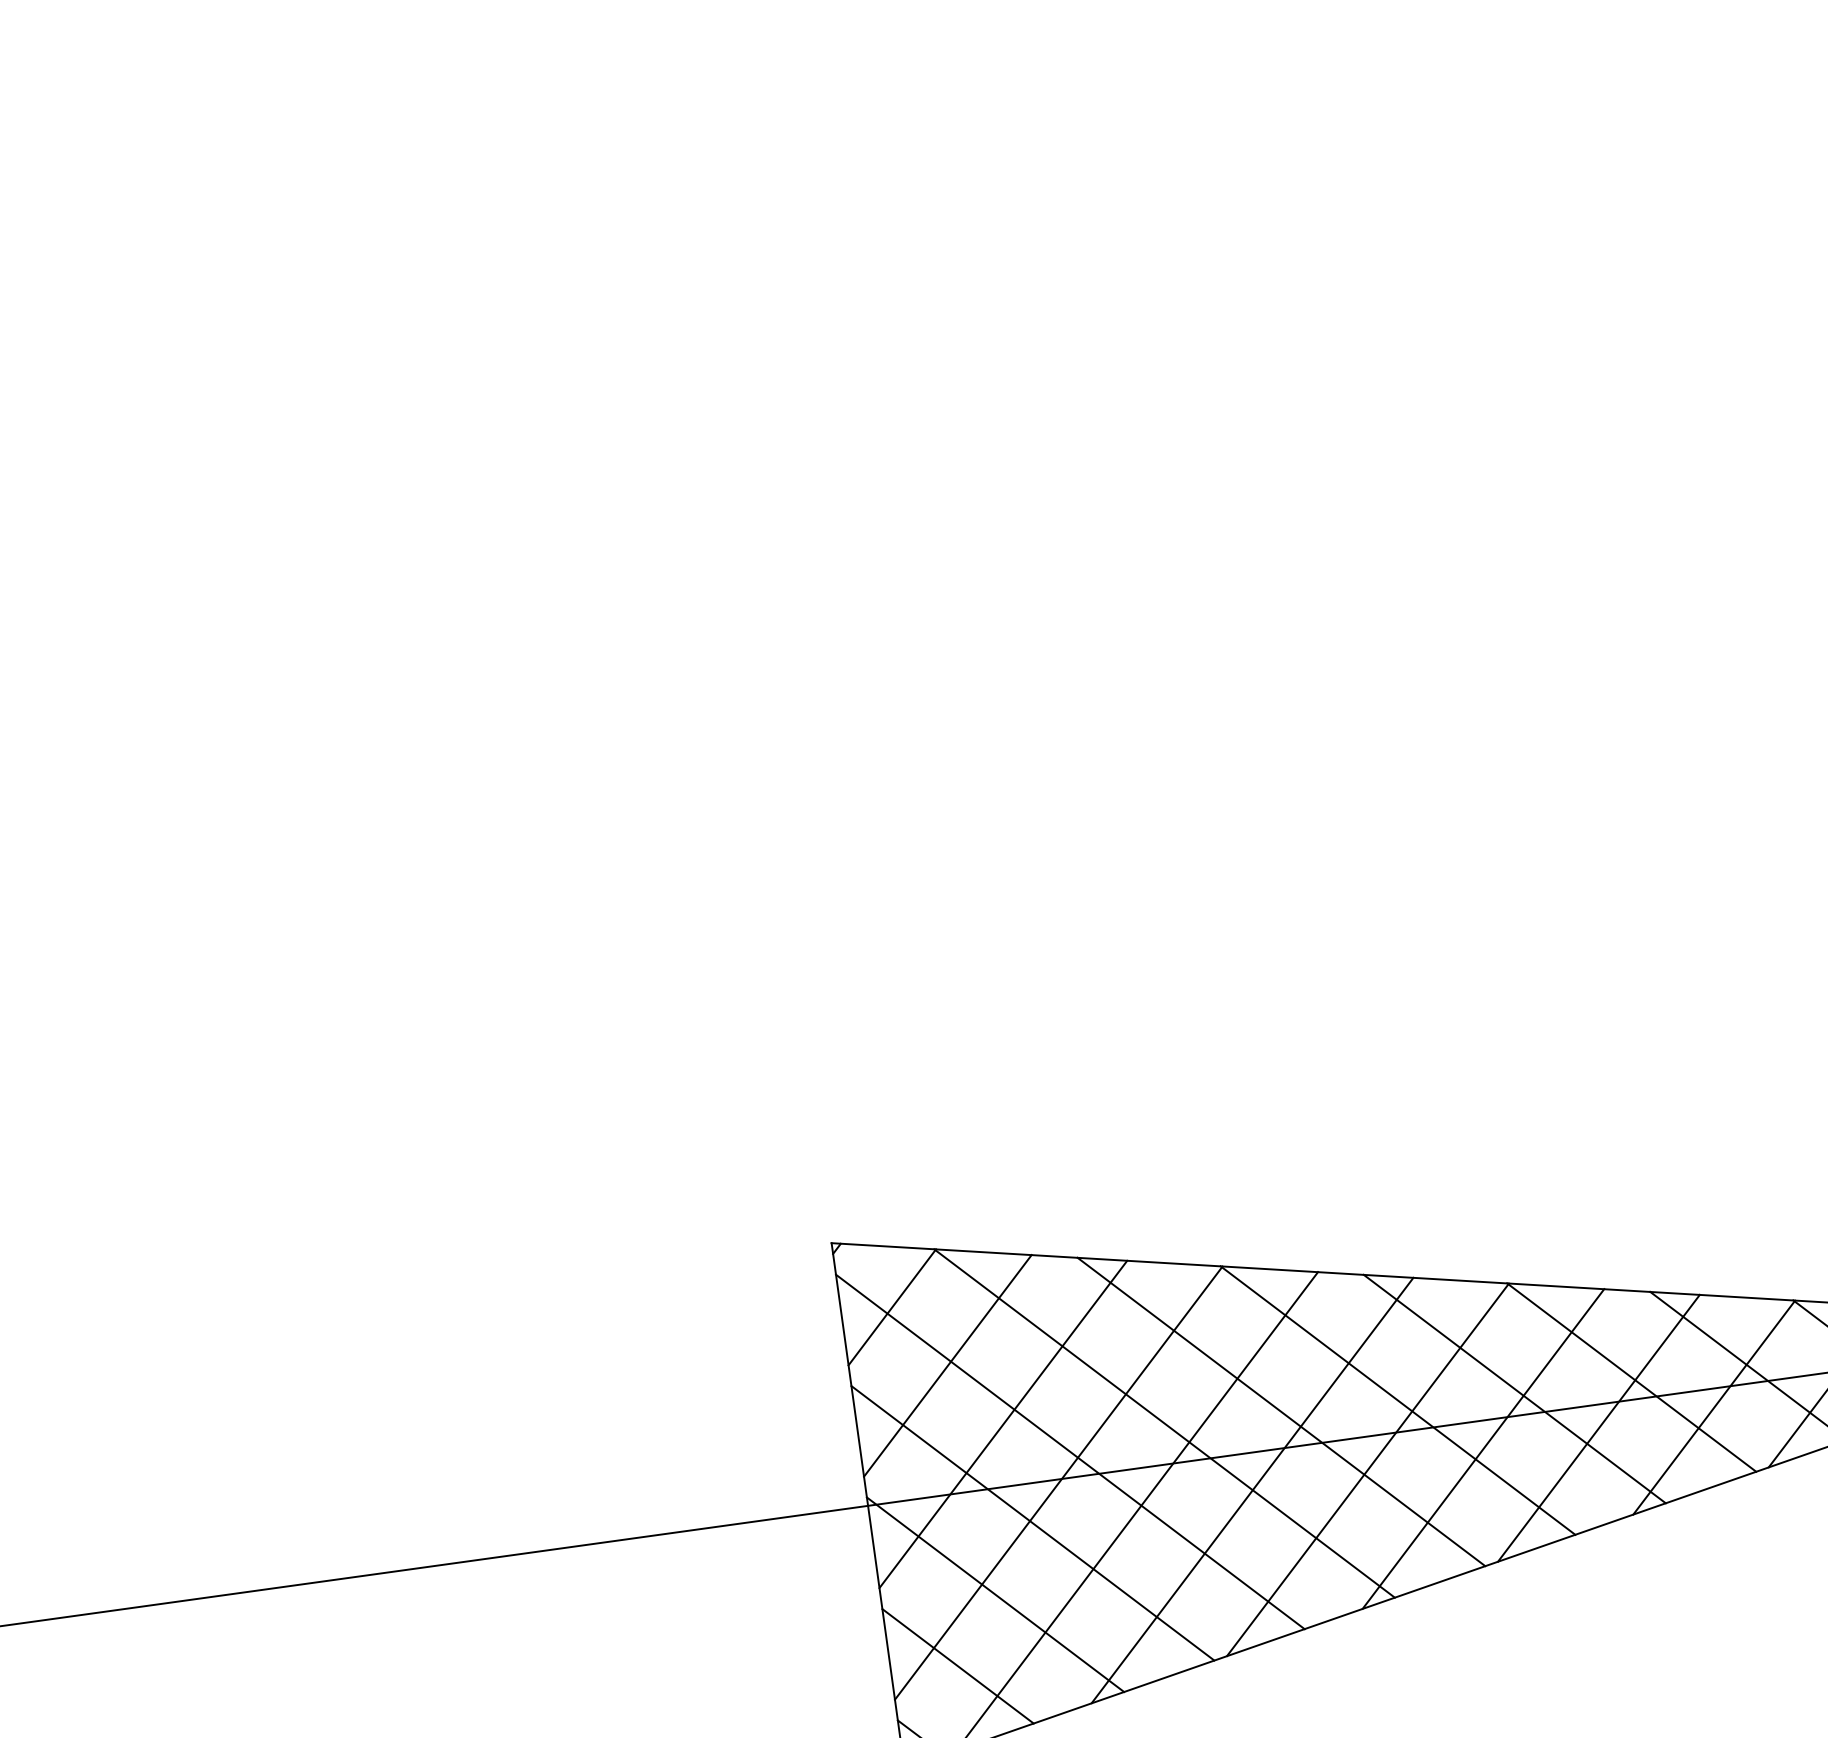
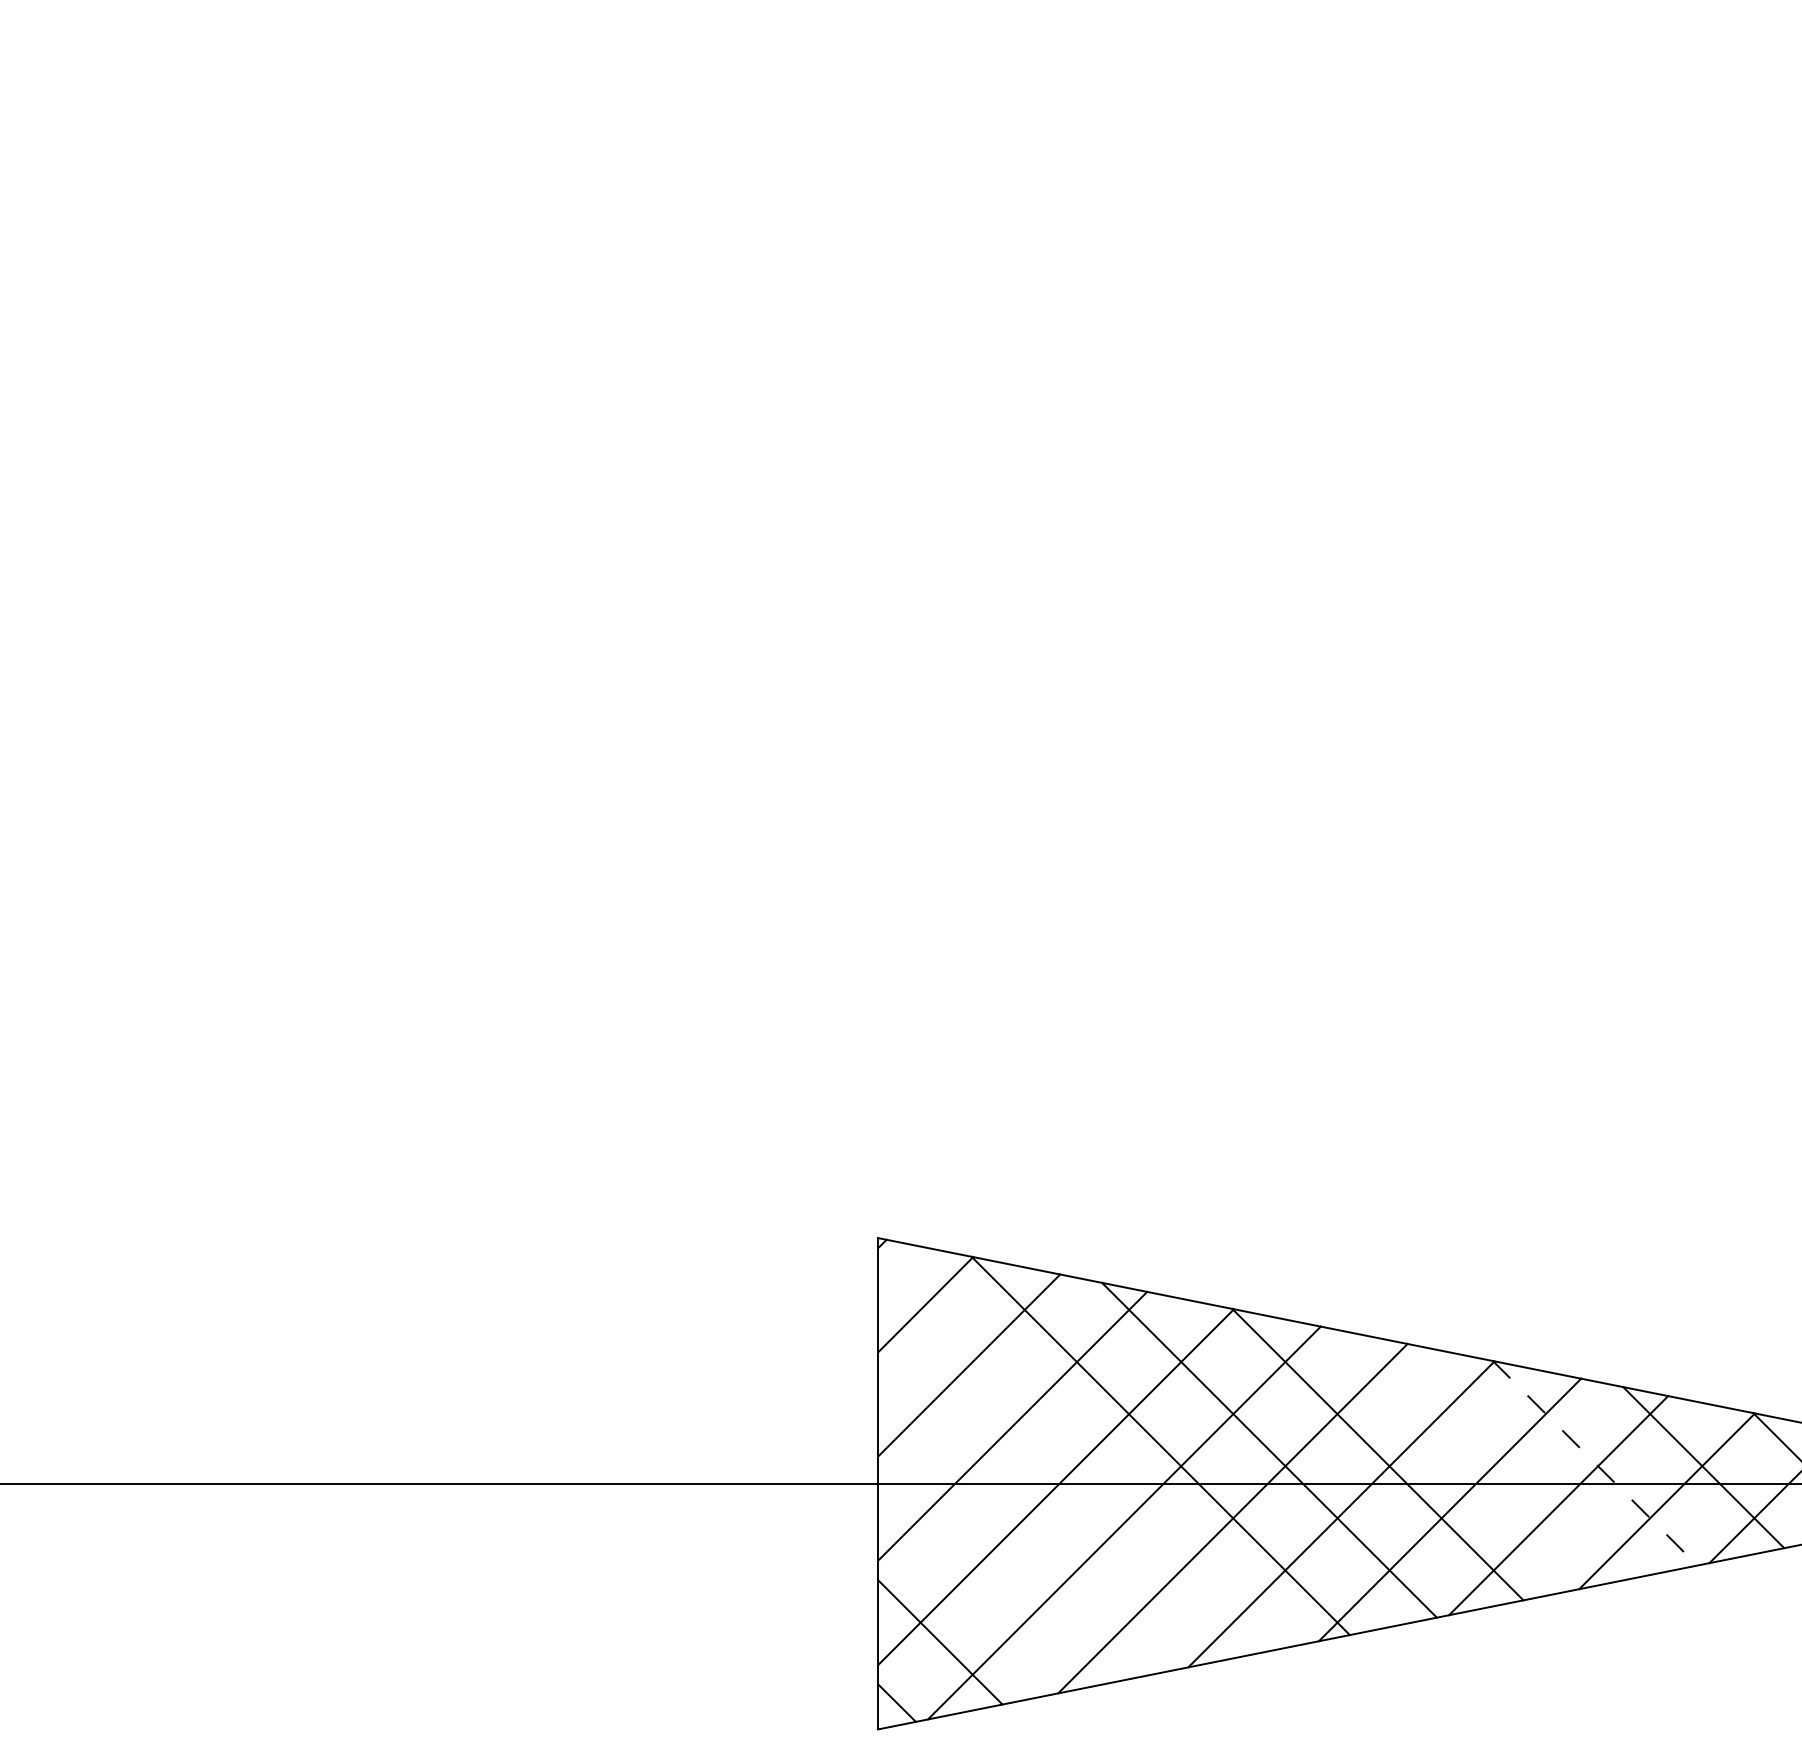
line: (1632, 1377) -> (1595, 1463), solid -> dashed
line: (1514, 1388) -> (1486, 1458), removed
line: (1070, 1451) -> (1070, 1459), removed
line: (1033, 1523) -> (1027, 1520), removed
line: (995, 1594) -> (983, 1581), removed

